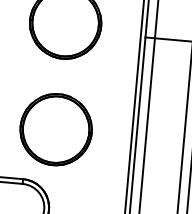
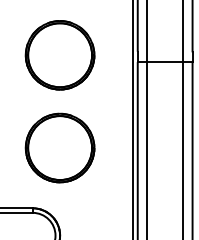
part: (55, 129) -> (59, 147), moved

